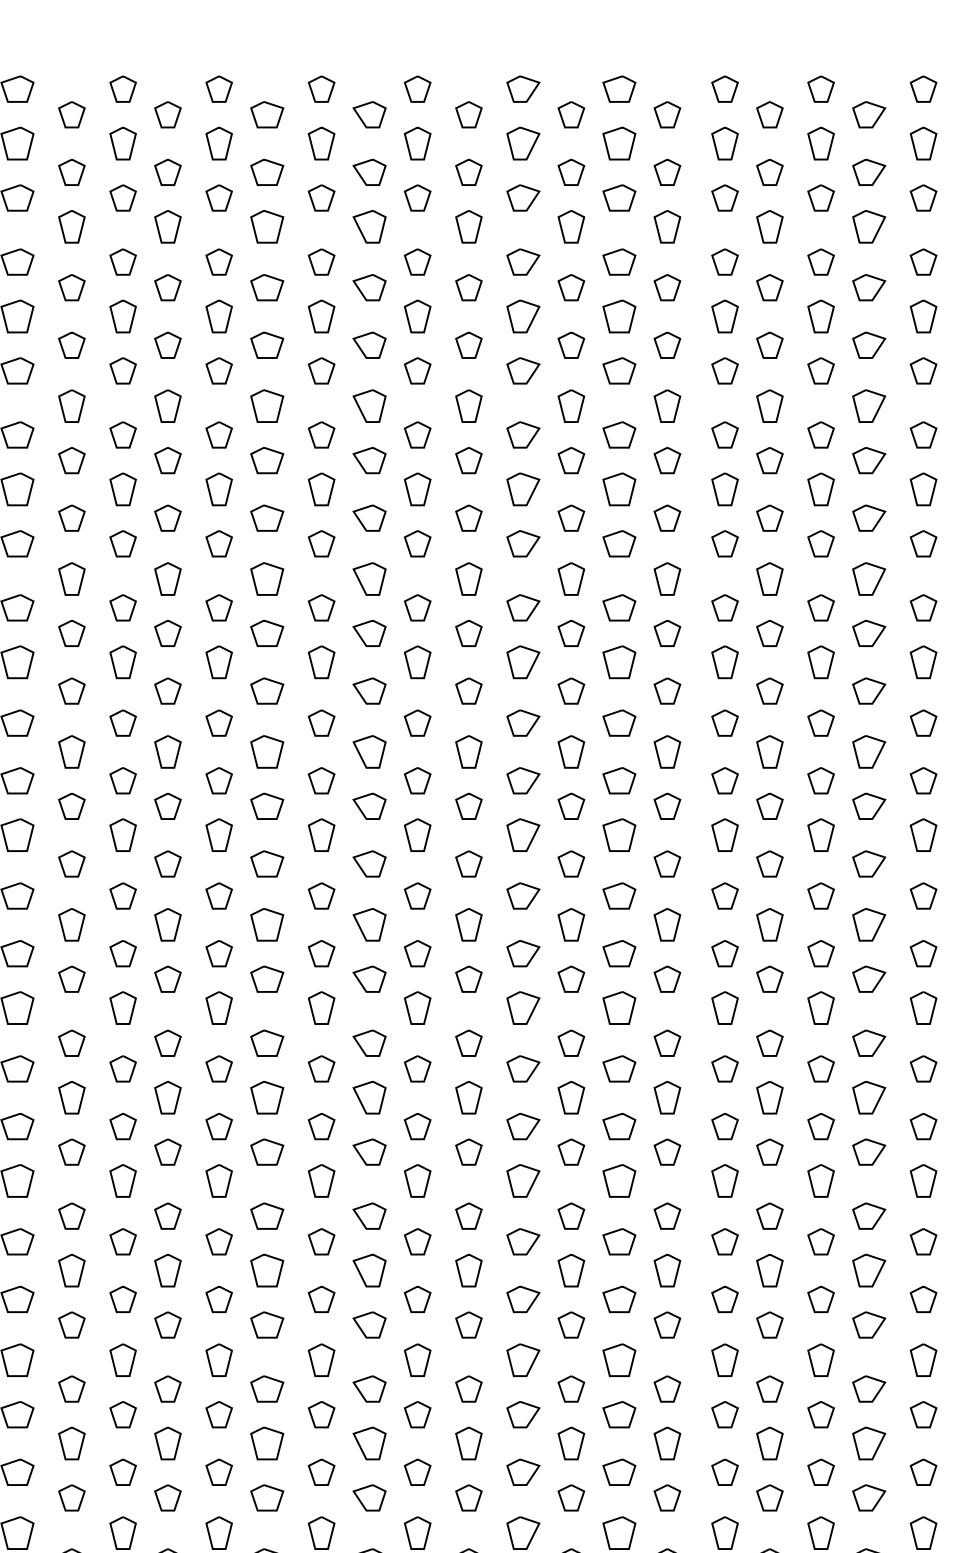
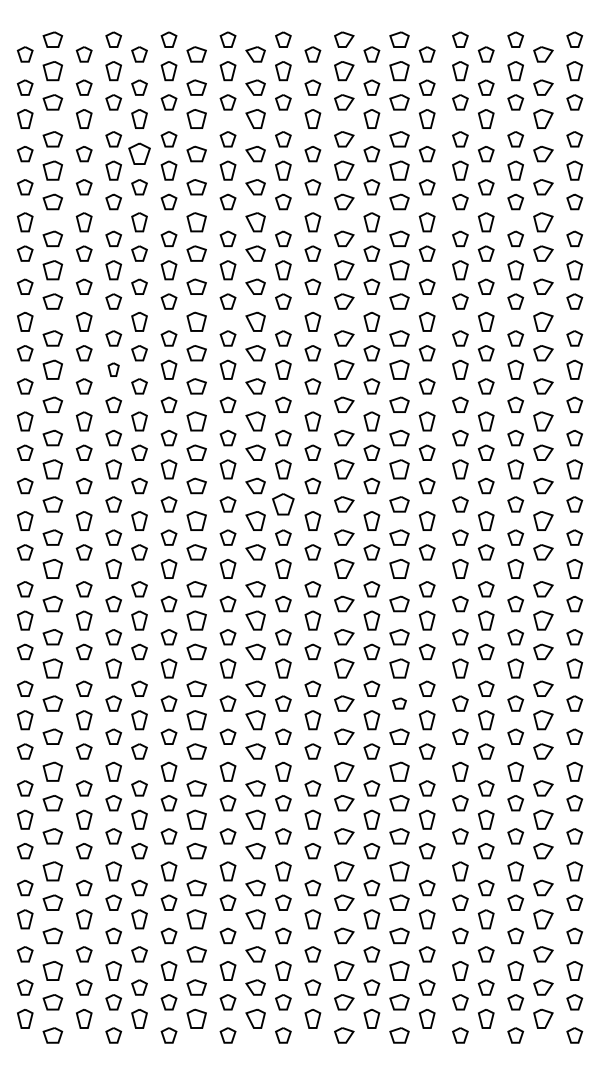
part: (167, 288) -> (139, 154), size x1.4
part: (122, 661) -> (113, 369), size x0.7
part: (417, 896) -> (283, 504), size x1.4
part: (619, 1241) -> (399, 703), size x0.7

